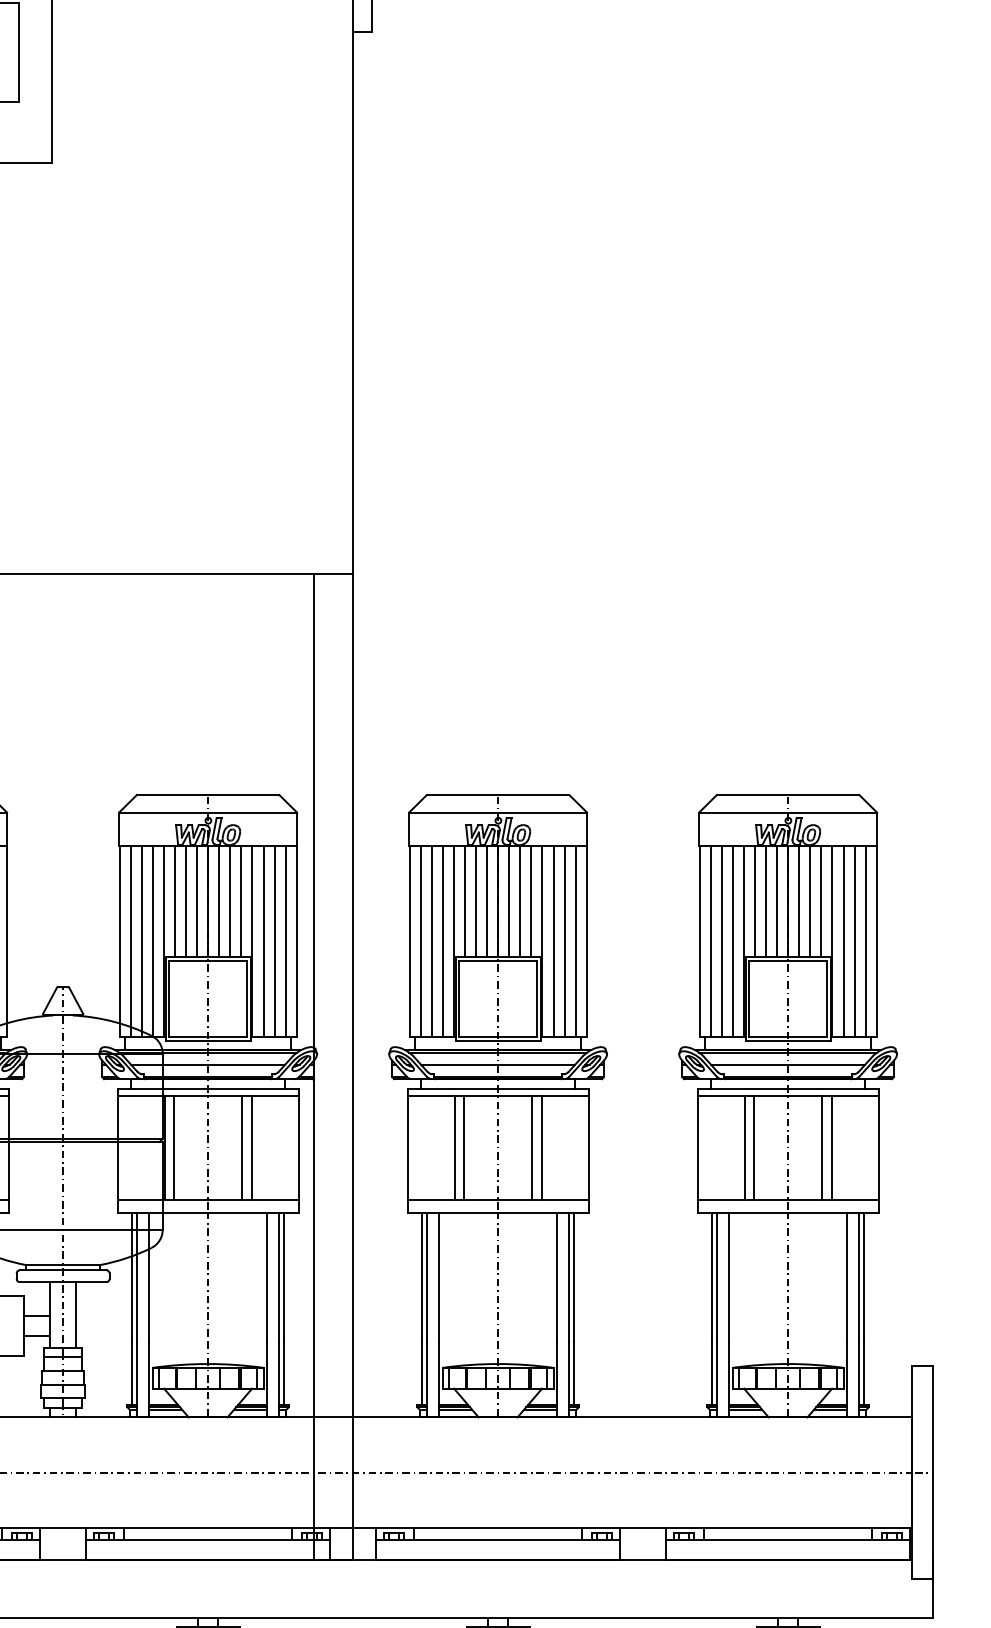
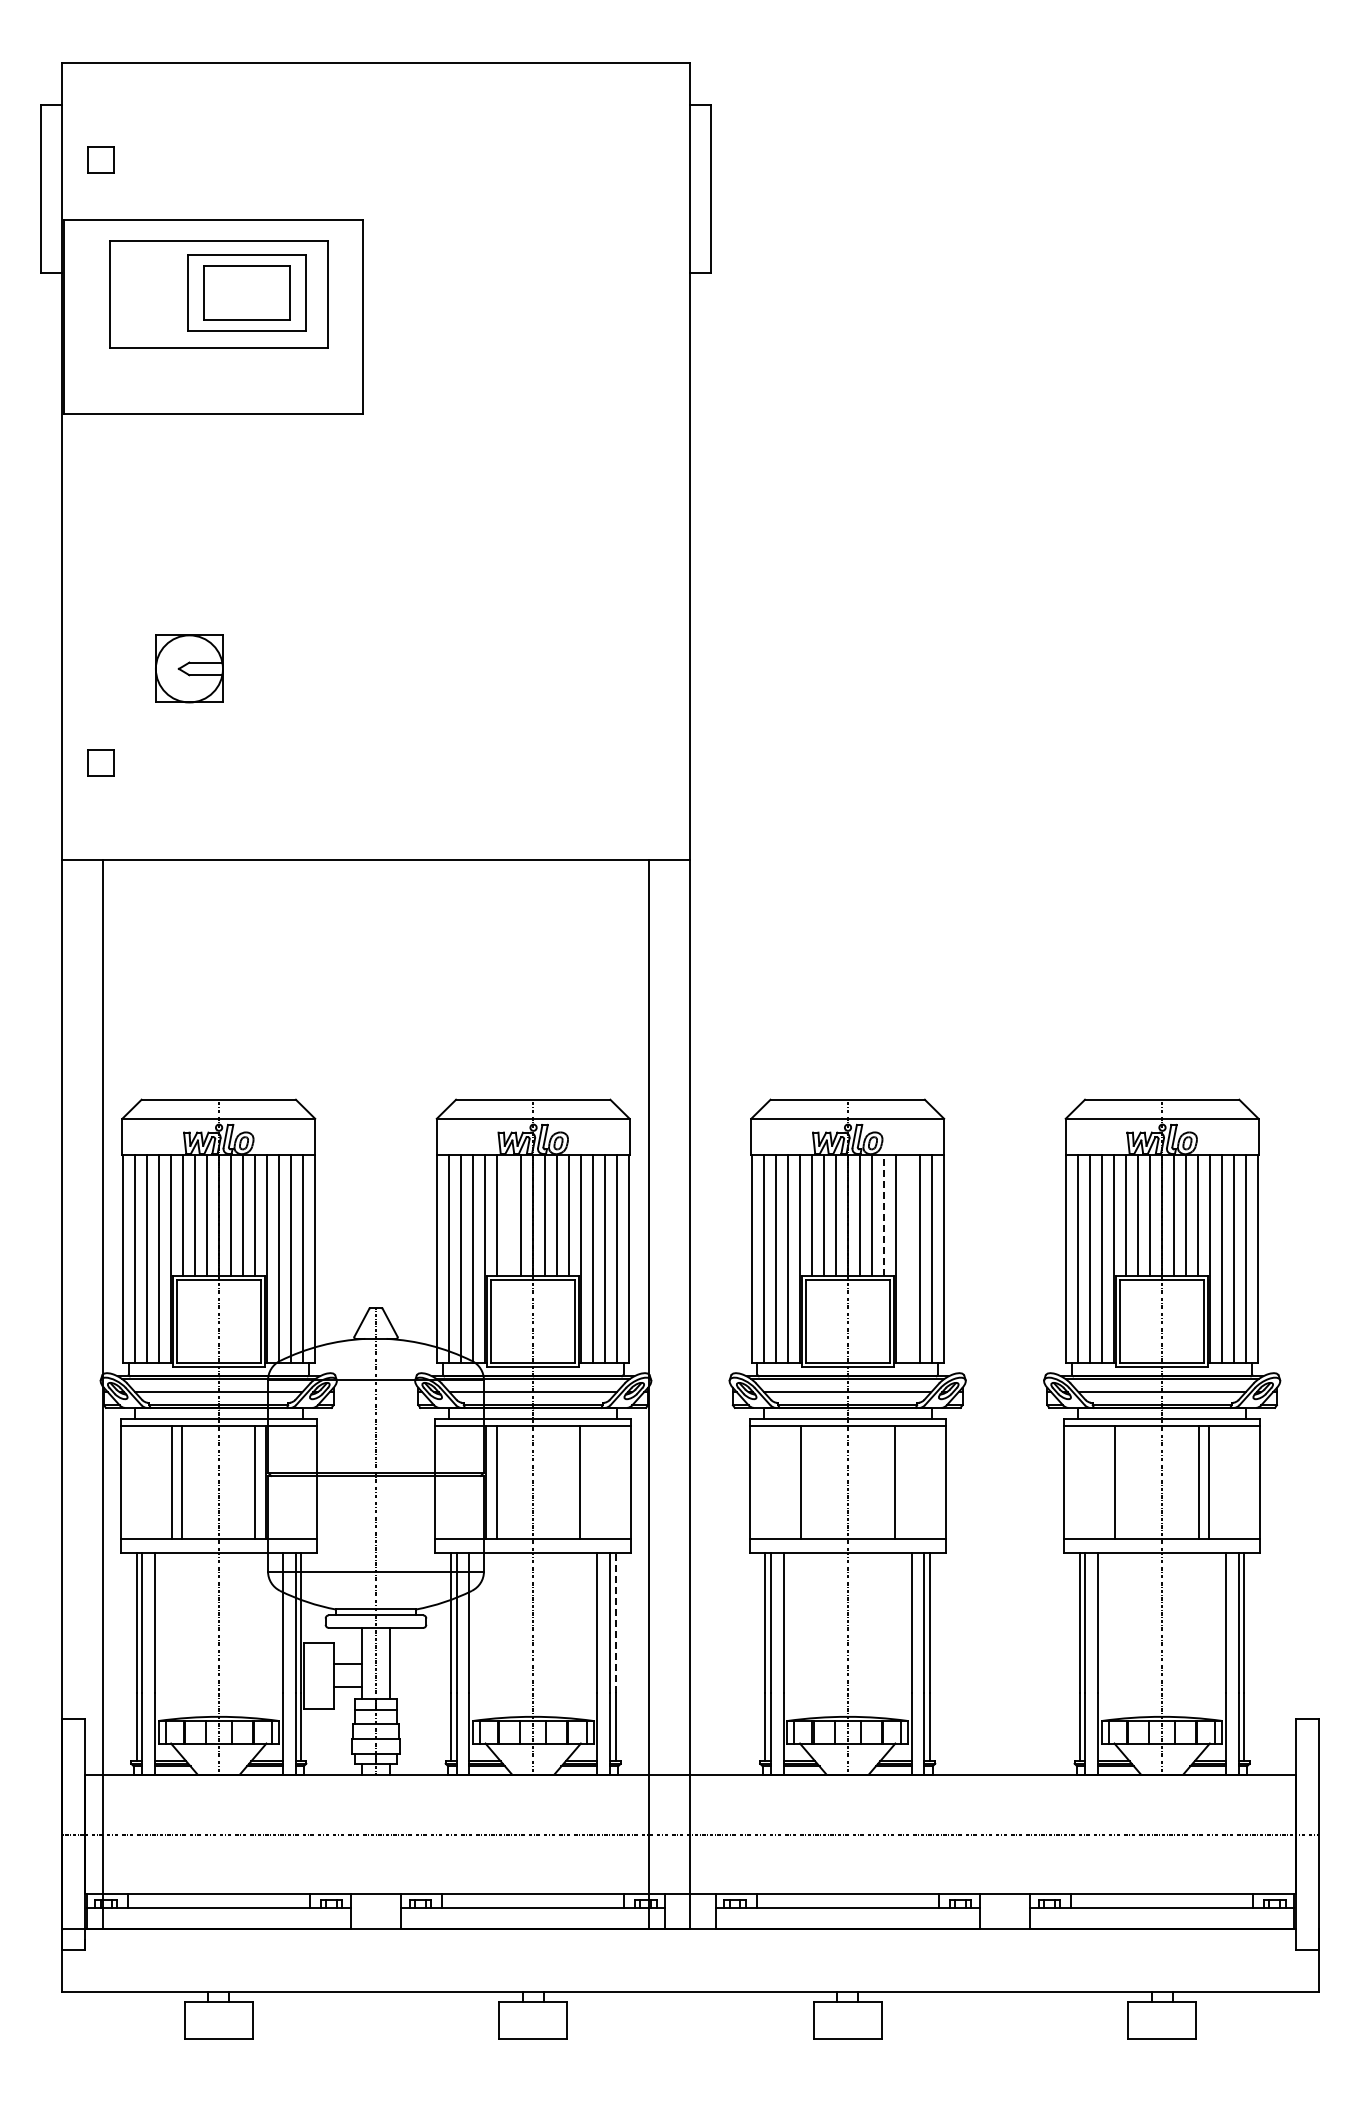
line: (531, 900) -> (883, 1214), solid -> dashed
line: (186, 901) -> (509, 1215), removed
line: (553, 941) -> (907, 1258), removed
line: (241, 1147) -> (569, 1482), removed
line: (464, 1147) -> (811, 1482), removed
line: (532, 1147) -> (884, 1482), removed
line: (754, 1147) -> (1125, 1482), removed
line: (283, 1277) -> (615, 1623), solid -> dashed

